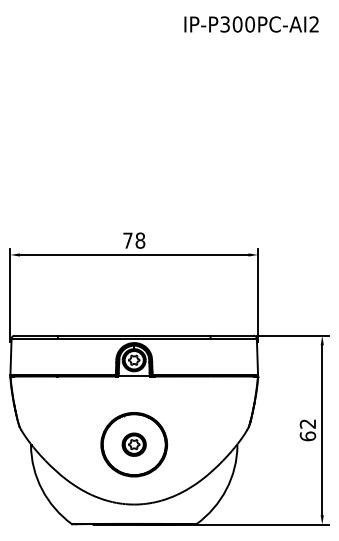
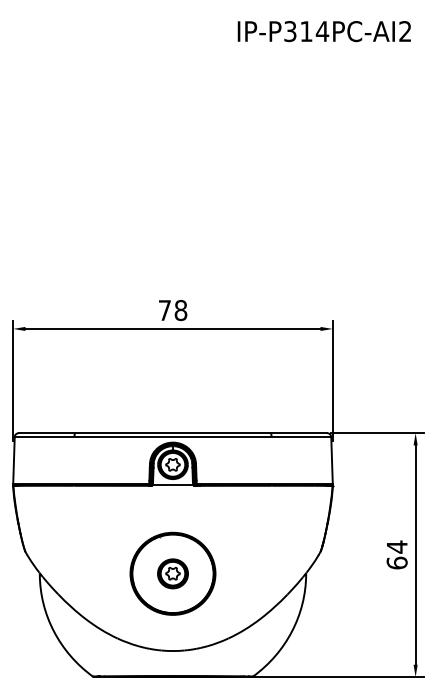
text: (243, 24) -> (314, 31), IP-P300PC-AI2 -> IP-P314PC-AI2
text: (307, 423) -> (396, 546), 62 -> 64

